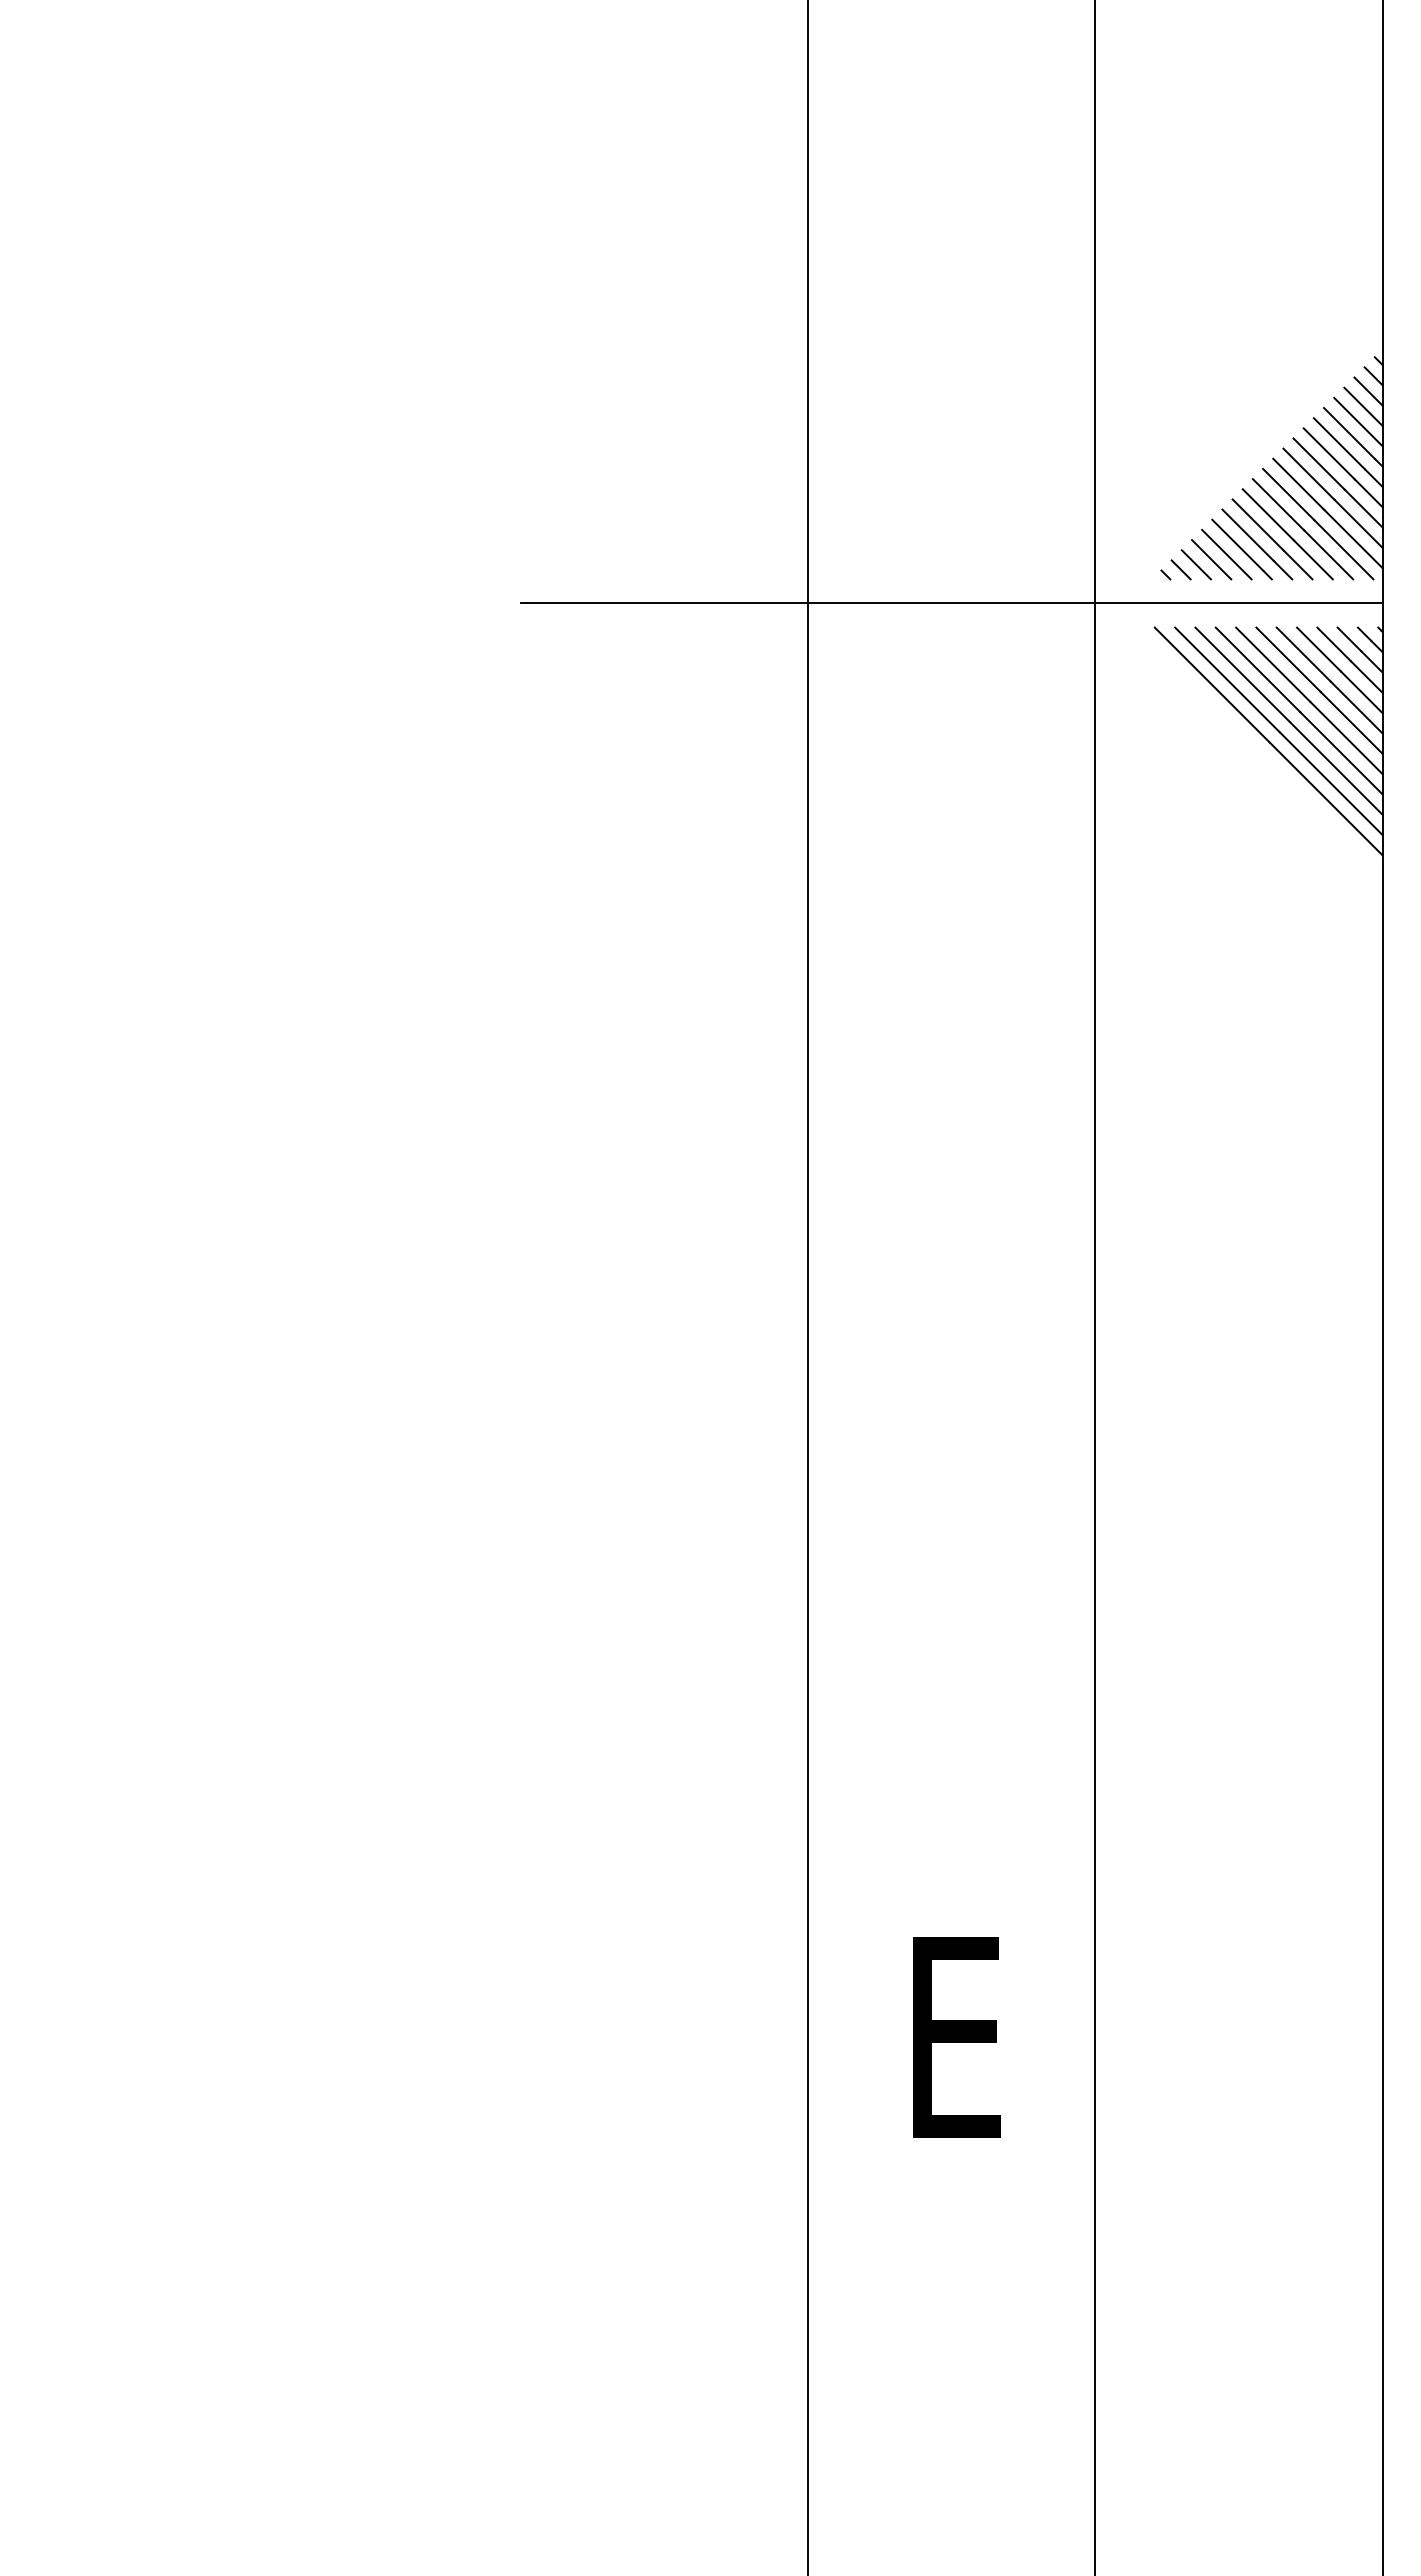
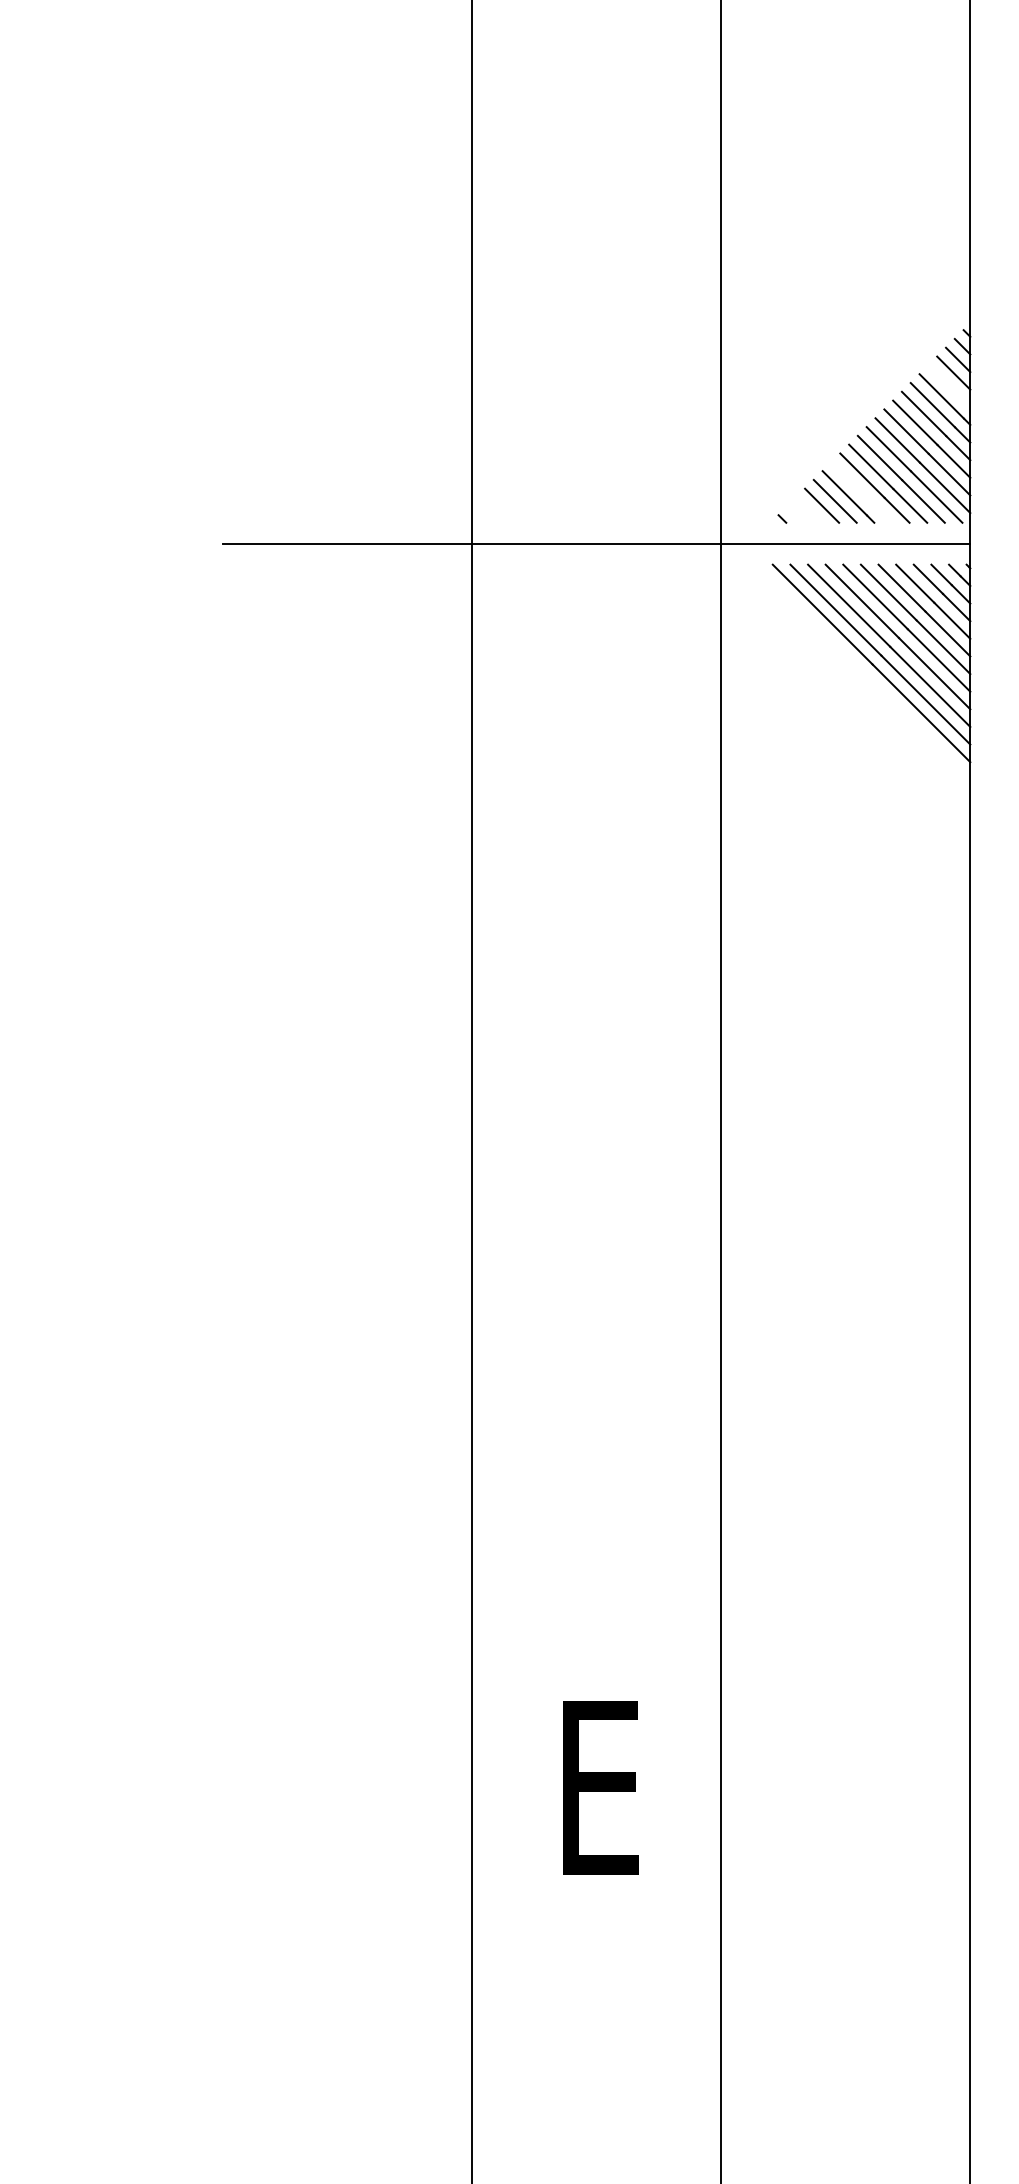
line: (1358, 421) -> (949, 385), removed
line: (1257, 544) -> (861, 492), removed
line: (1195, 564) -> (808, 509), removed
line: (1180, 569) -> (795, 514), removed

